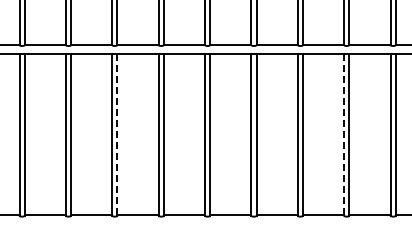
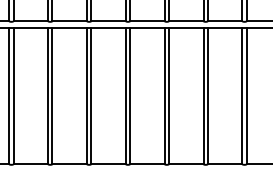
line: (117, 135) -> (13, 96), dashed -> solid
line: (344, 135) -> (203, 96), dashed -> solid

